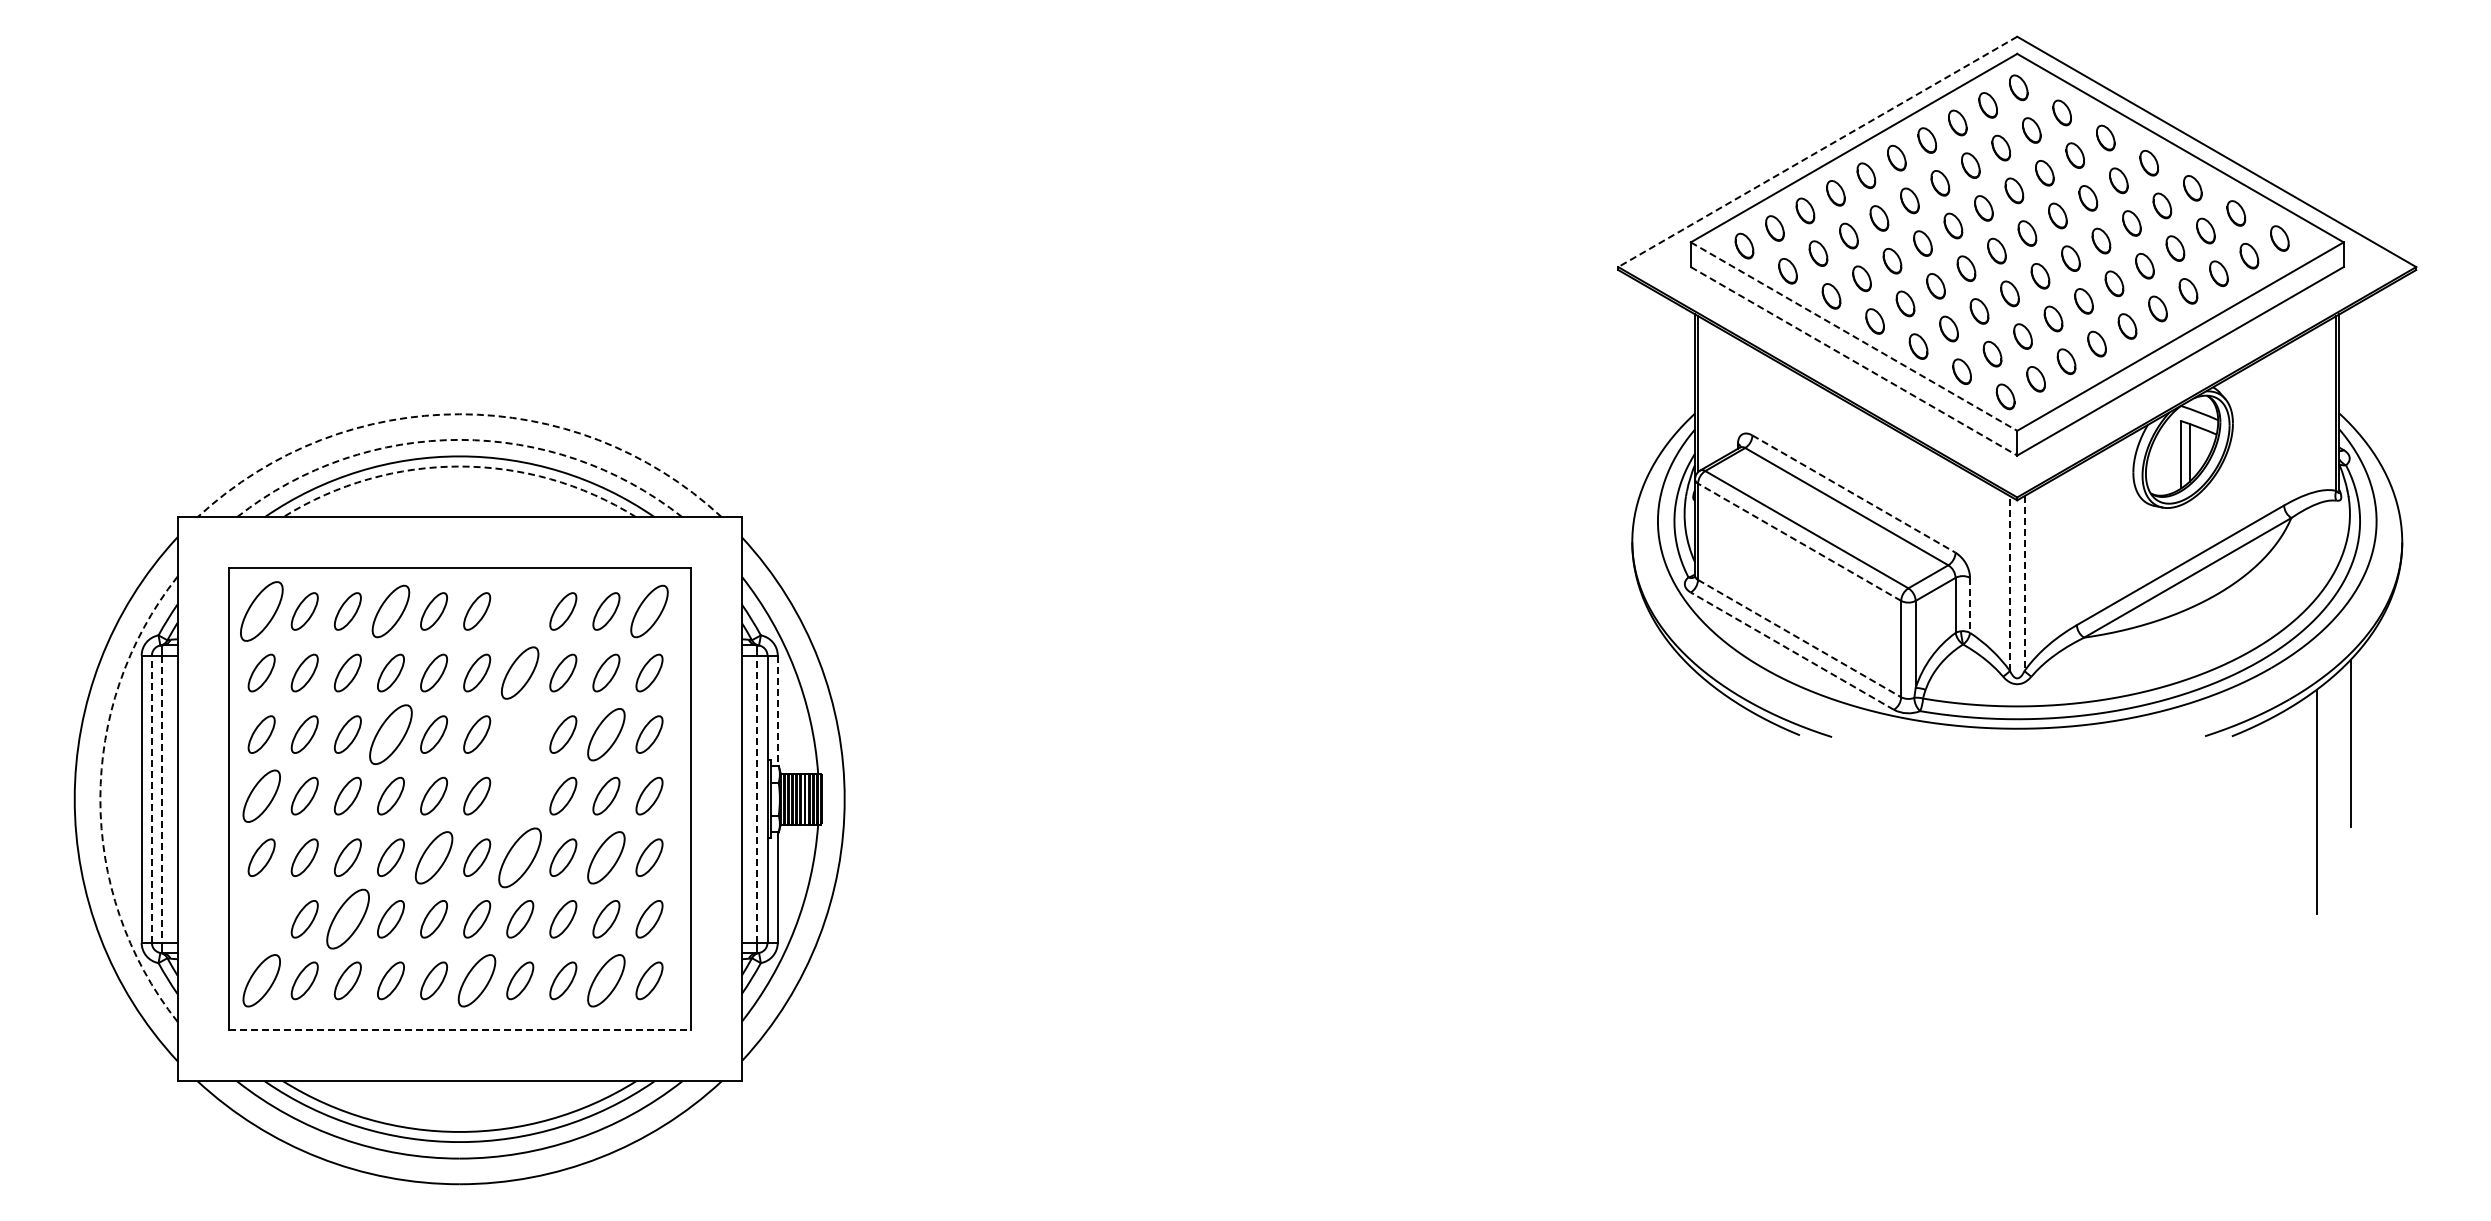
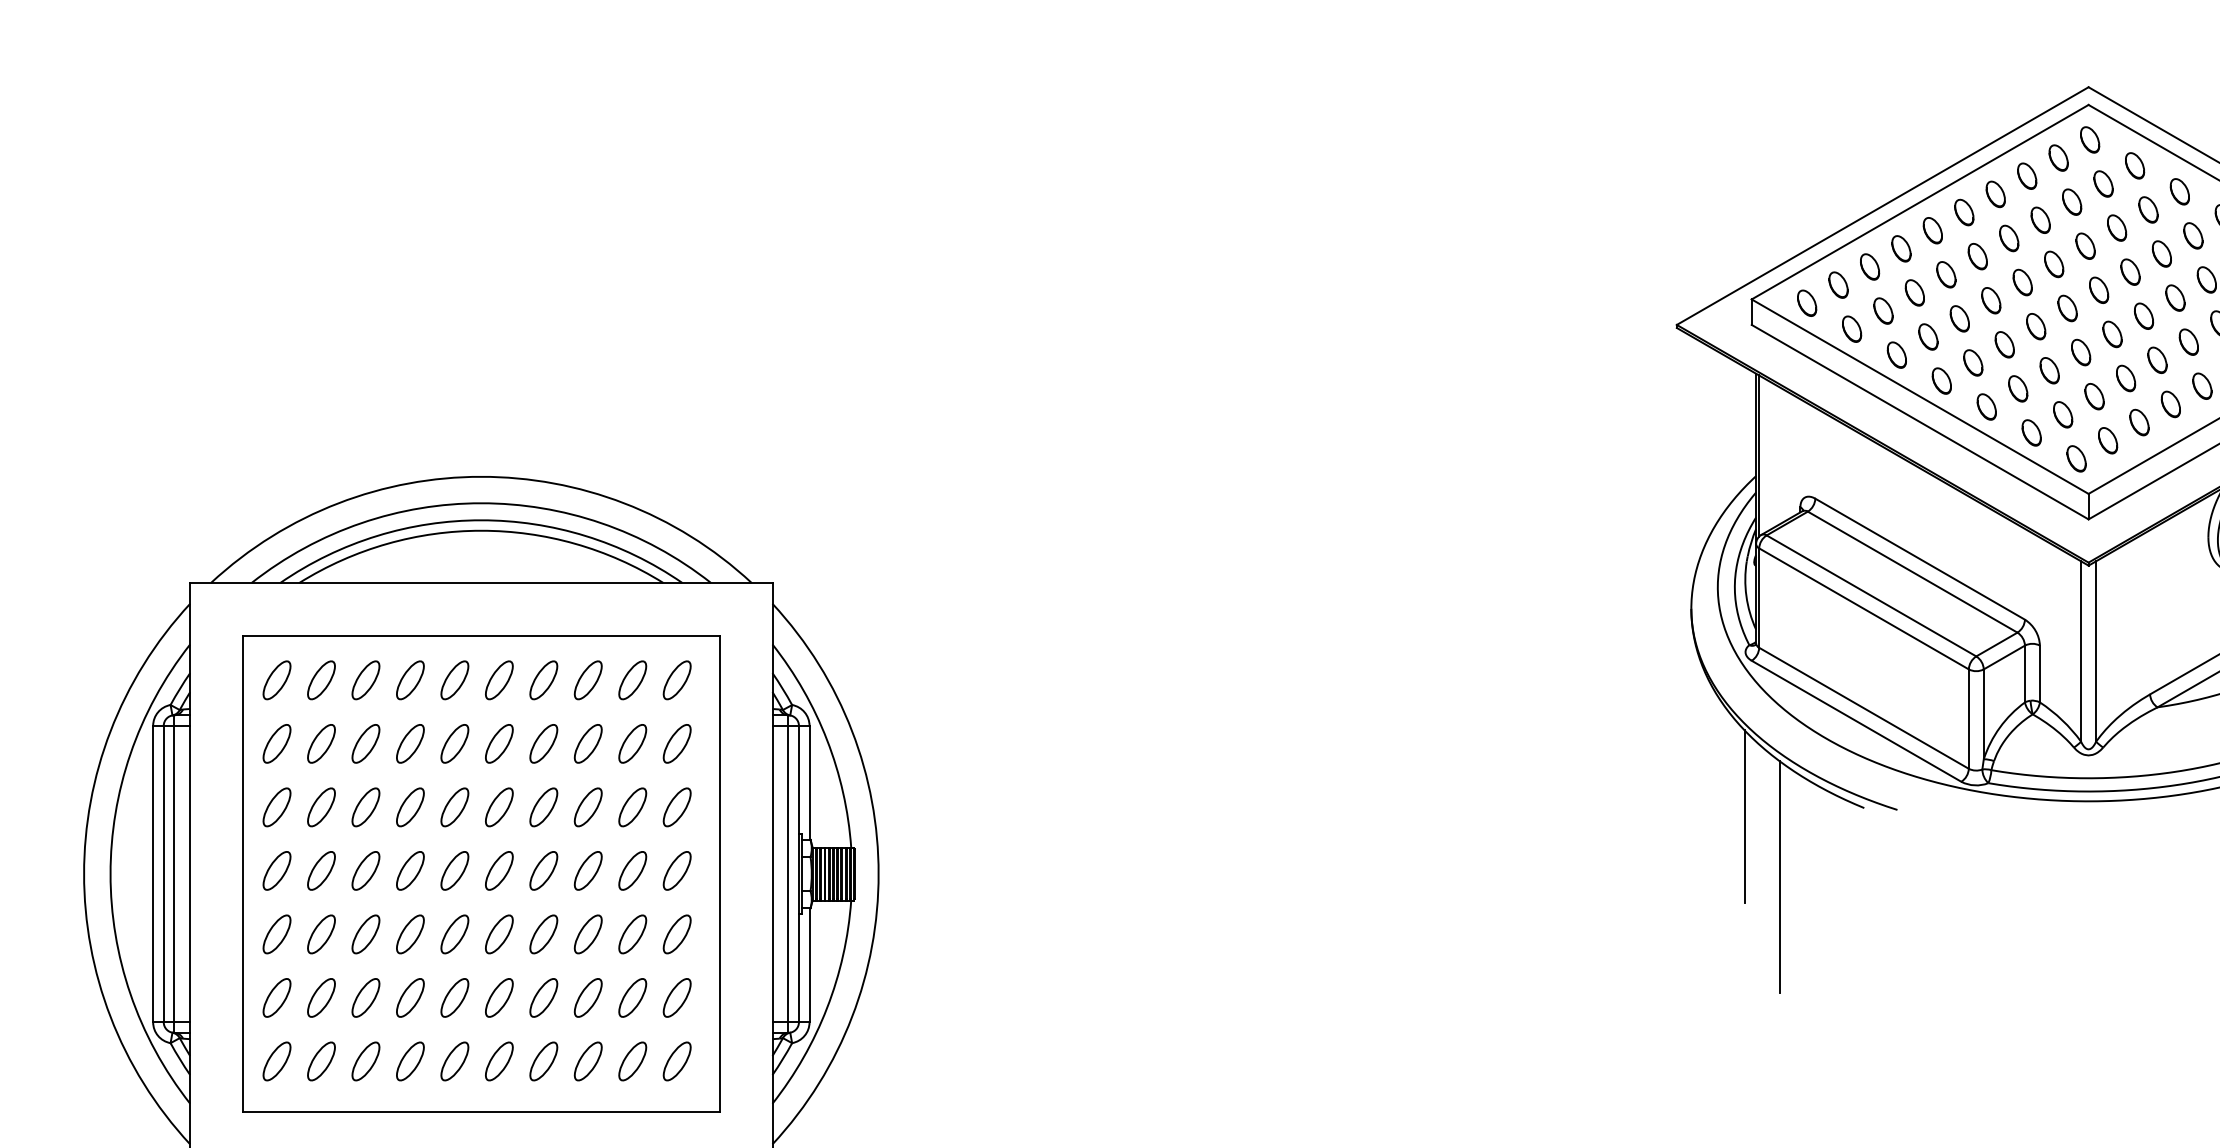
line: (1817, 152) -> (1882, 206), dashed -> solid
line: (1854, 336) -> (1920, 396), dashed -> solid
line: (1854, 361) -> (1920, 422), dashed -> solid
arc: (459, 414) -> (481, 477), dashed -> solid
arc: (459, 439) -> (481, 502), dashed -> solid
arc: (459, 466) -> (481, 530), dashed -> solid
line: (1854, 494) -> (1920, 559), dashed -> solid
line: (1799, 542) -> (1863, 609), dashed -> solid
line: (2010, 583) -> (2081, 651), dashed -> solid
line: (2024, 584) -> (2096, 652), dashed -> solid
line: (1970, 605) -> (2040, 674), dashed -> solid
part: (261, 611) -> (276, 680), size x0.62
part: (390, 611) -> (409, 680), size x0.71
part: (520, 611) -> (544, 680), added
part: (649, 611) -> (677, 680), size x0.71
line: (1800, 638) -> (1864, 708), dashed -> solid
line: (1791, 650) -> (1855, 720), dashed -> solid
part: (520, 672) -> (544, 743), size x0.71
line: (777, 711) -> (809, 783), dashed -> solid
part: (390, 734) -> (409, 807), size x0.62
part: (520, 734) -> (544, 807), added
part: (606, 734) -> (632, 807), size x0.71
line: (1683, 743) -> (1744, 816), added
part: (261, 795) -> (276, 870), size x0.71
part: (520, 795) -> (544, 870), added
arc: (100, 799) -> (110, 874), dashed -> solid
line: (151, 799) -> (163, 874), dashed -> solid
line: (162, 799) -> (174, 874), dashed -> solid
line: (757, 799) -> (788, 874), dashed -> solid
line: (1718, 801) -> (1780, 876), added
part: (433, 857) -> (454, 934), size x0.71
part: (520, 857) -> (544, 934), size x0.62
part: (606, 857) -> (632, 934), size x0.71
part: (261, 919) -> (276, 998), added
part: (347, 919) -> (365, 998), size x0.62
part: (261, 980) -> (276, 1061), size x0.71
part: (477, 980) -> (499, 1061), size x0.71
part: (606, 980) -> (632, 1061), size x0.71
line: (459, 1030) -> (481, 1112), dashed -> solid

